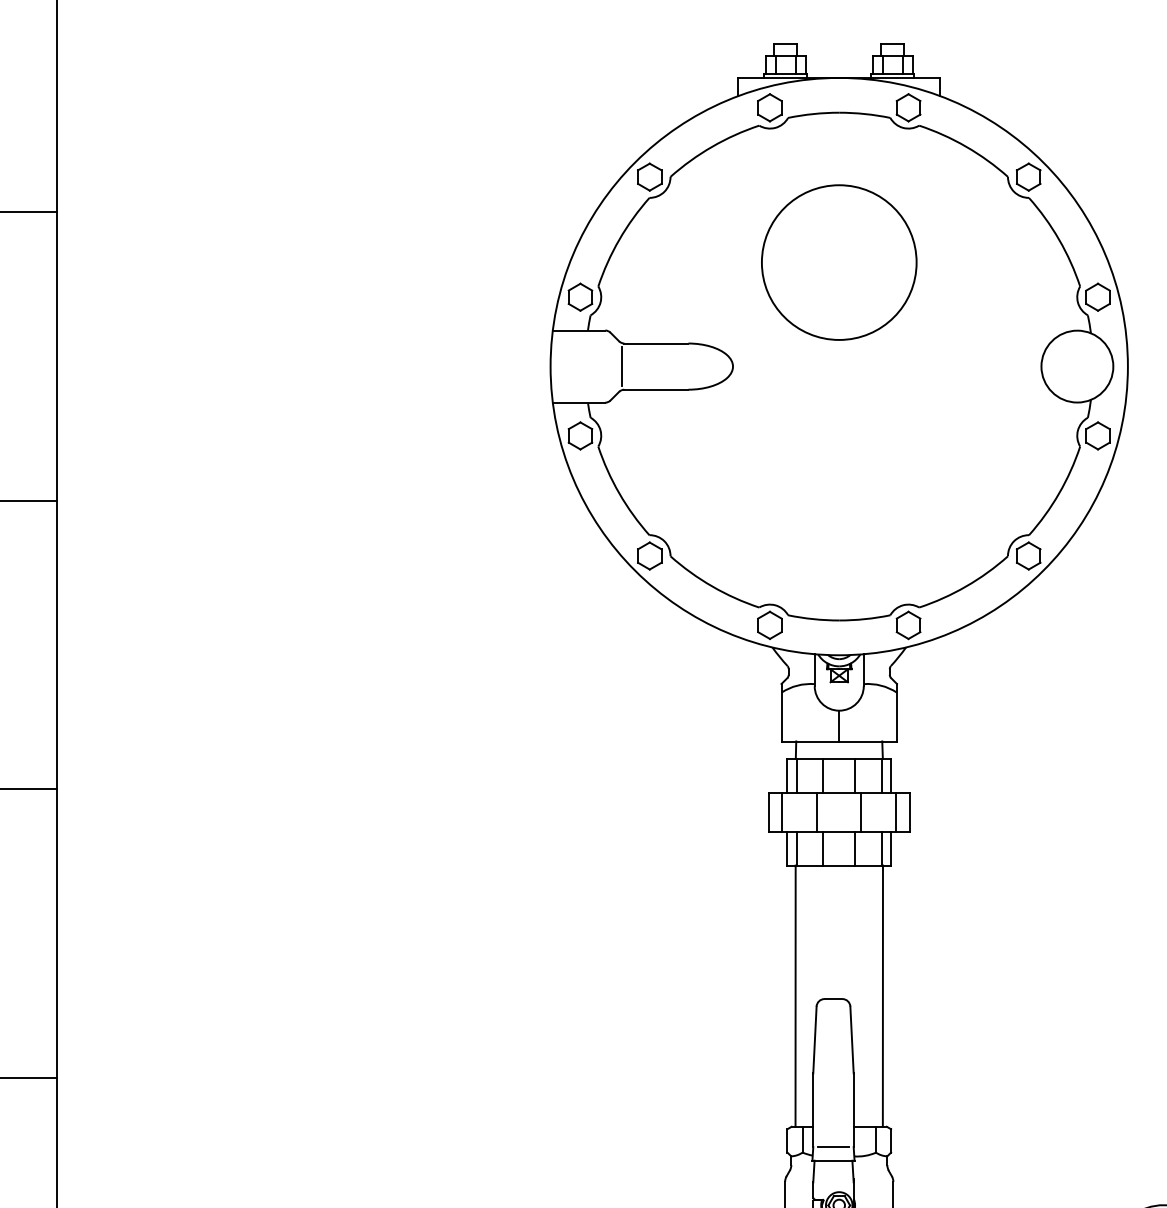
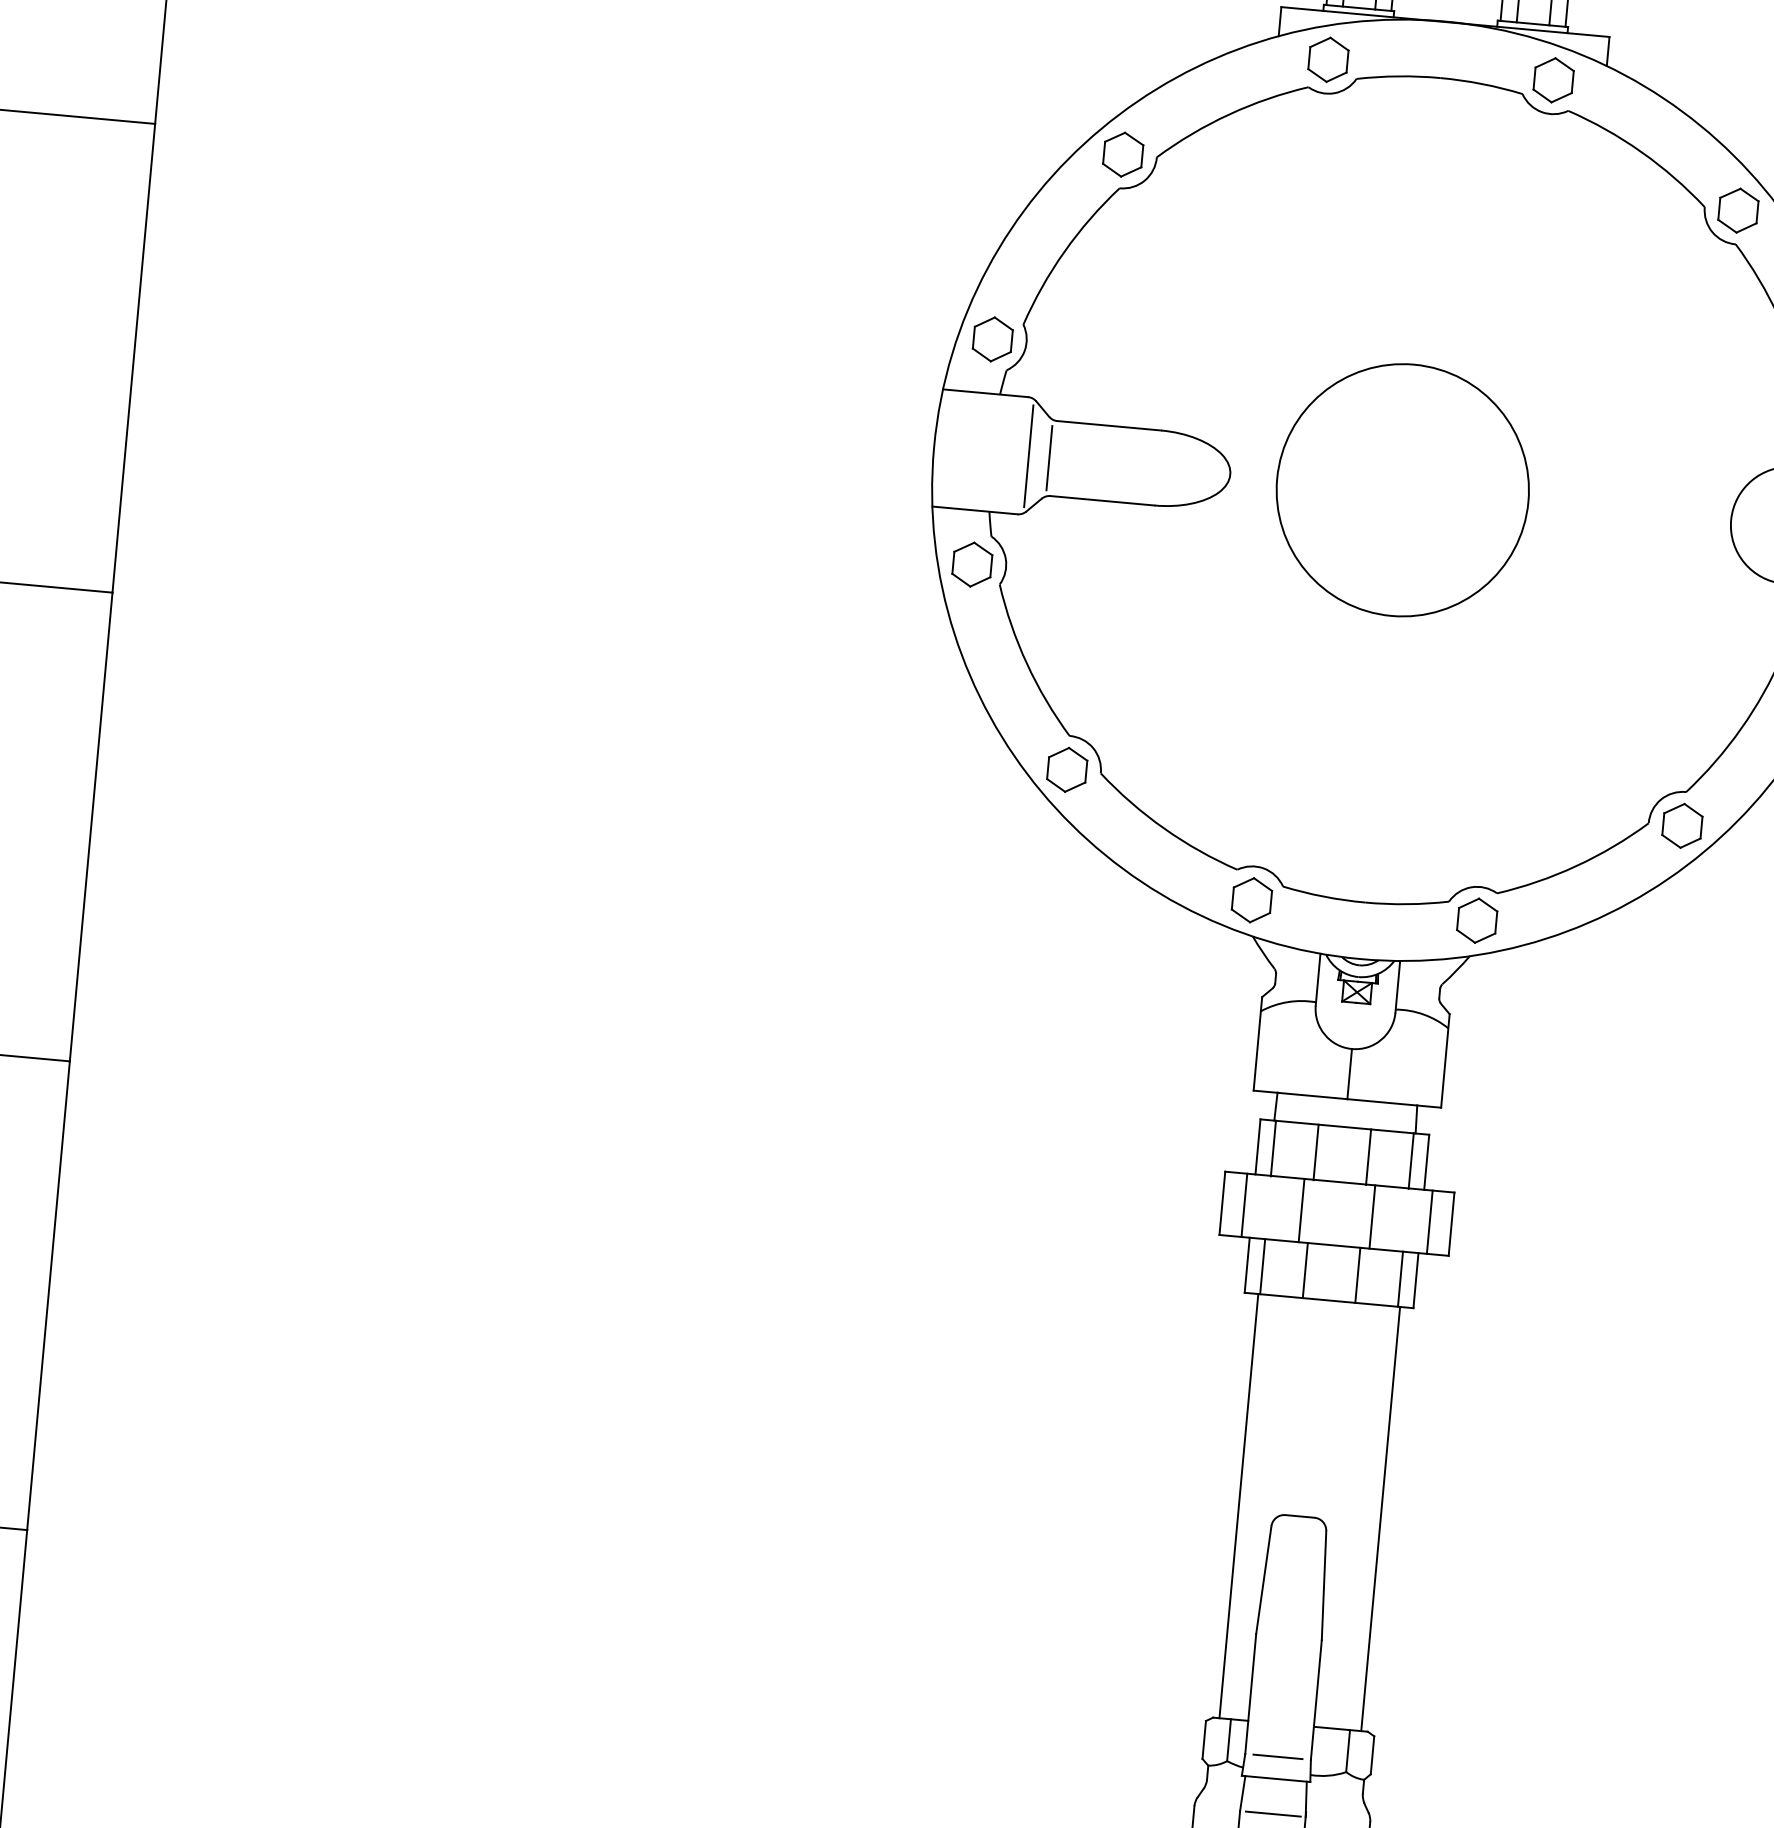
circle: (839, 262) -> (1403, 490), moved
line: (608, 366) -> (1028, 456), added
line: (833, 1182) -> (1272, 1814), added

